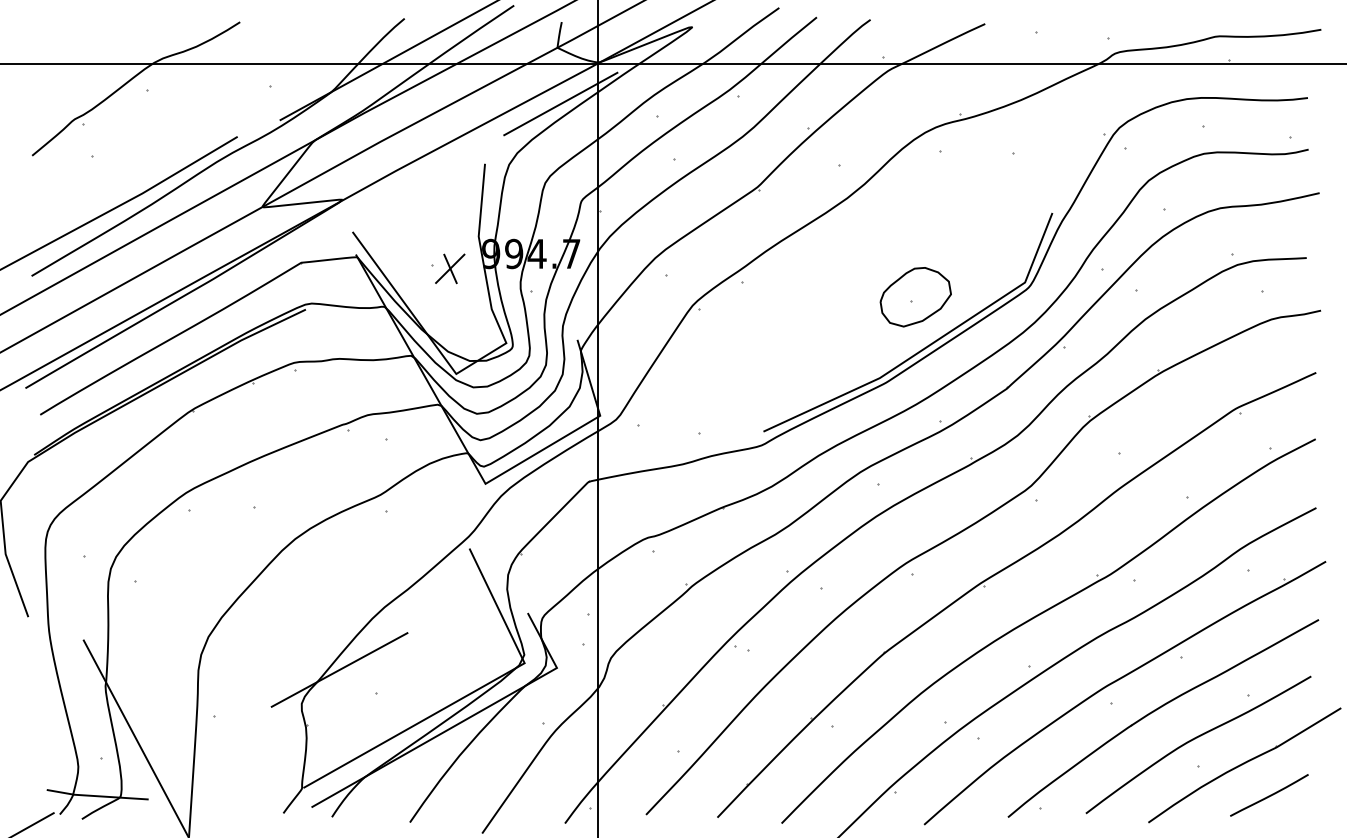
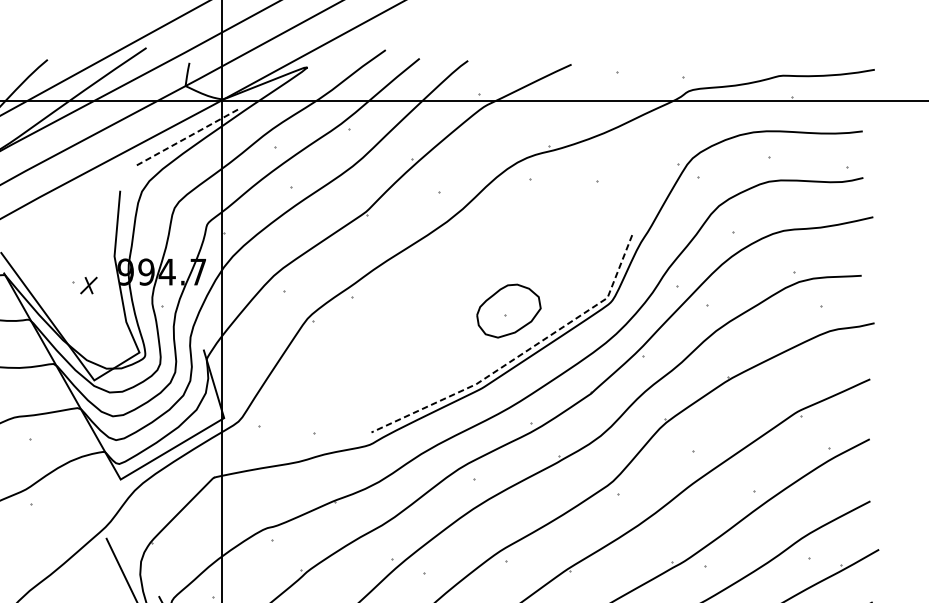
line: (560, 104) -> (188, 137), solid -> dashed
part: (450, 268) -> (89, 285), size x0.6
line: (929, 345) -> (521, 354), solid -> dashed

